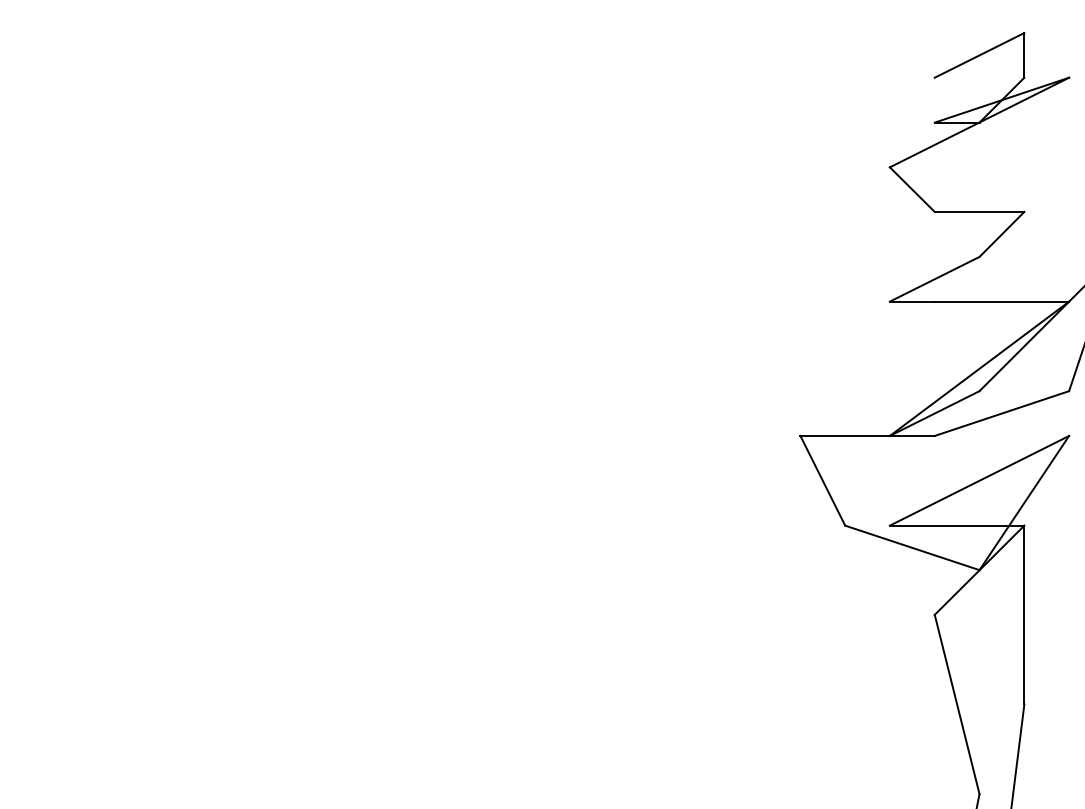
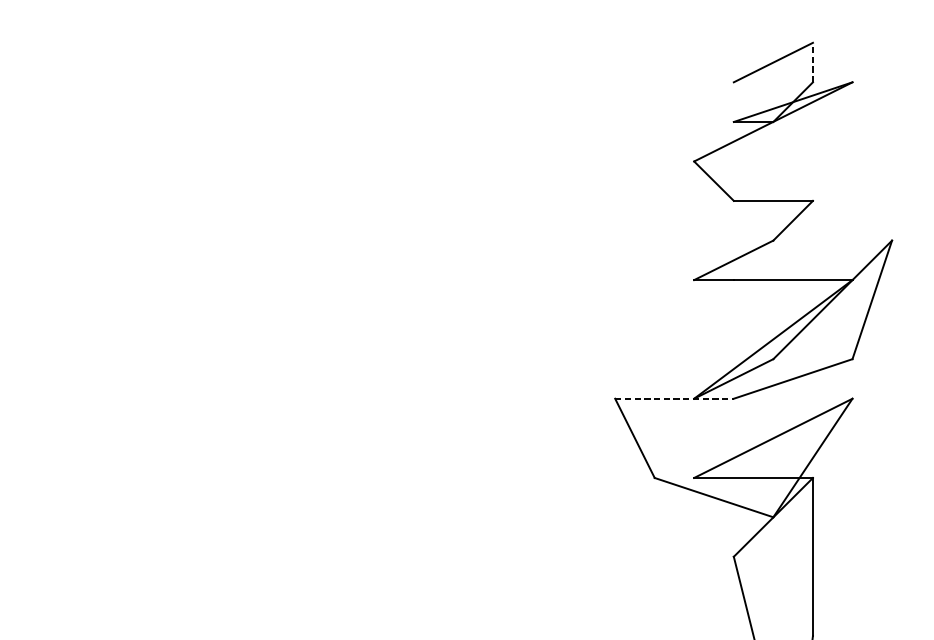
line: (1024, 54) -> (813, 61), solid -> dashed
line: (868, 435) -> (675, 398), solid -> dashed

